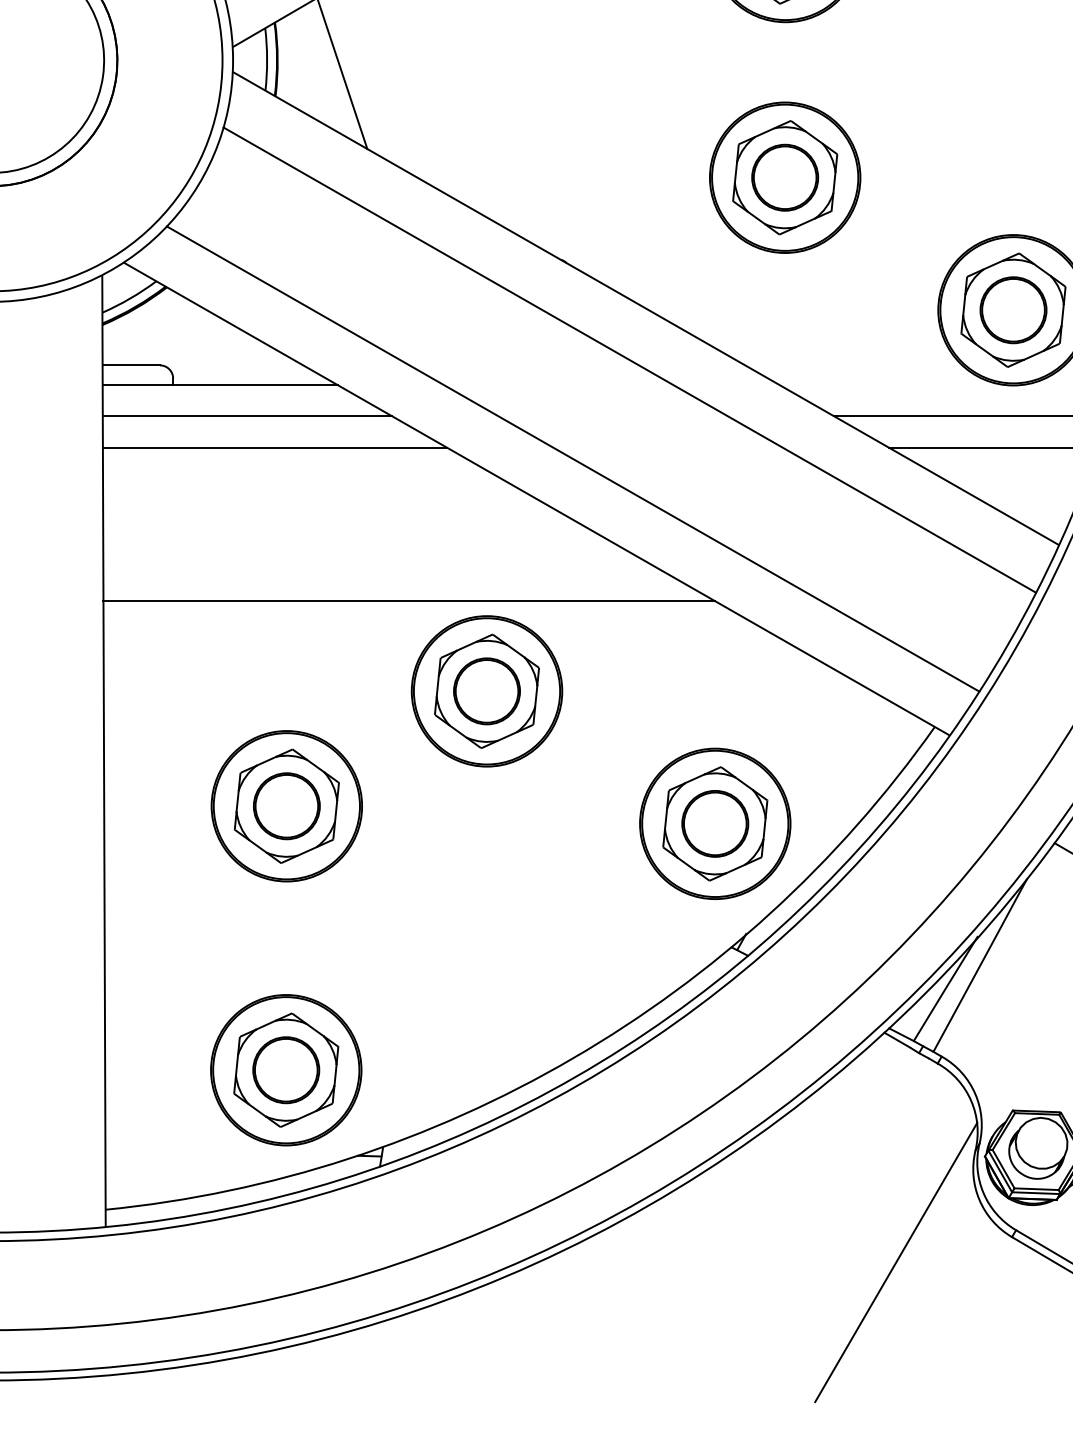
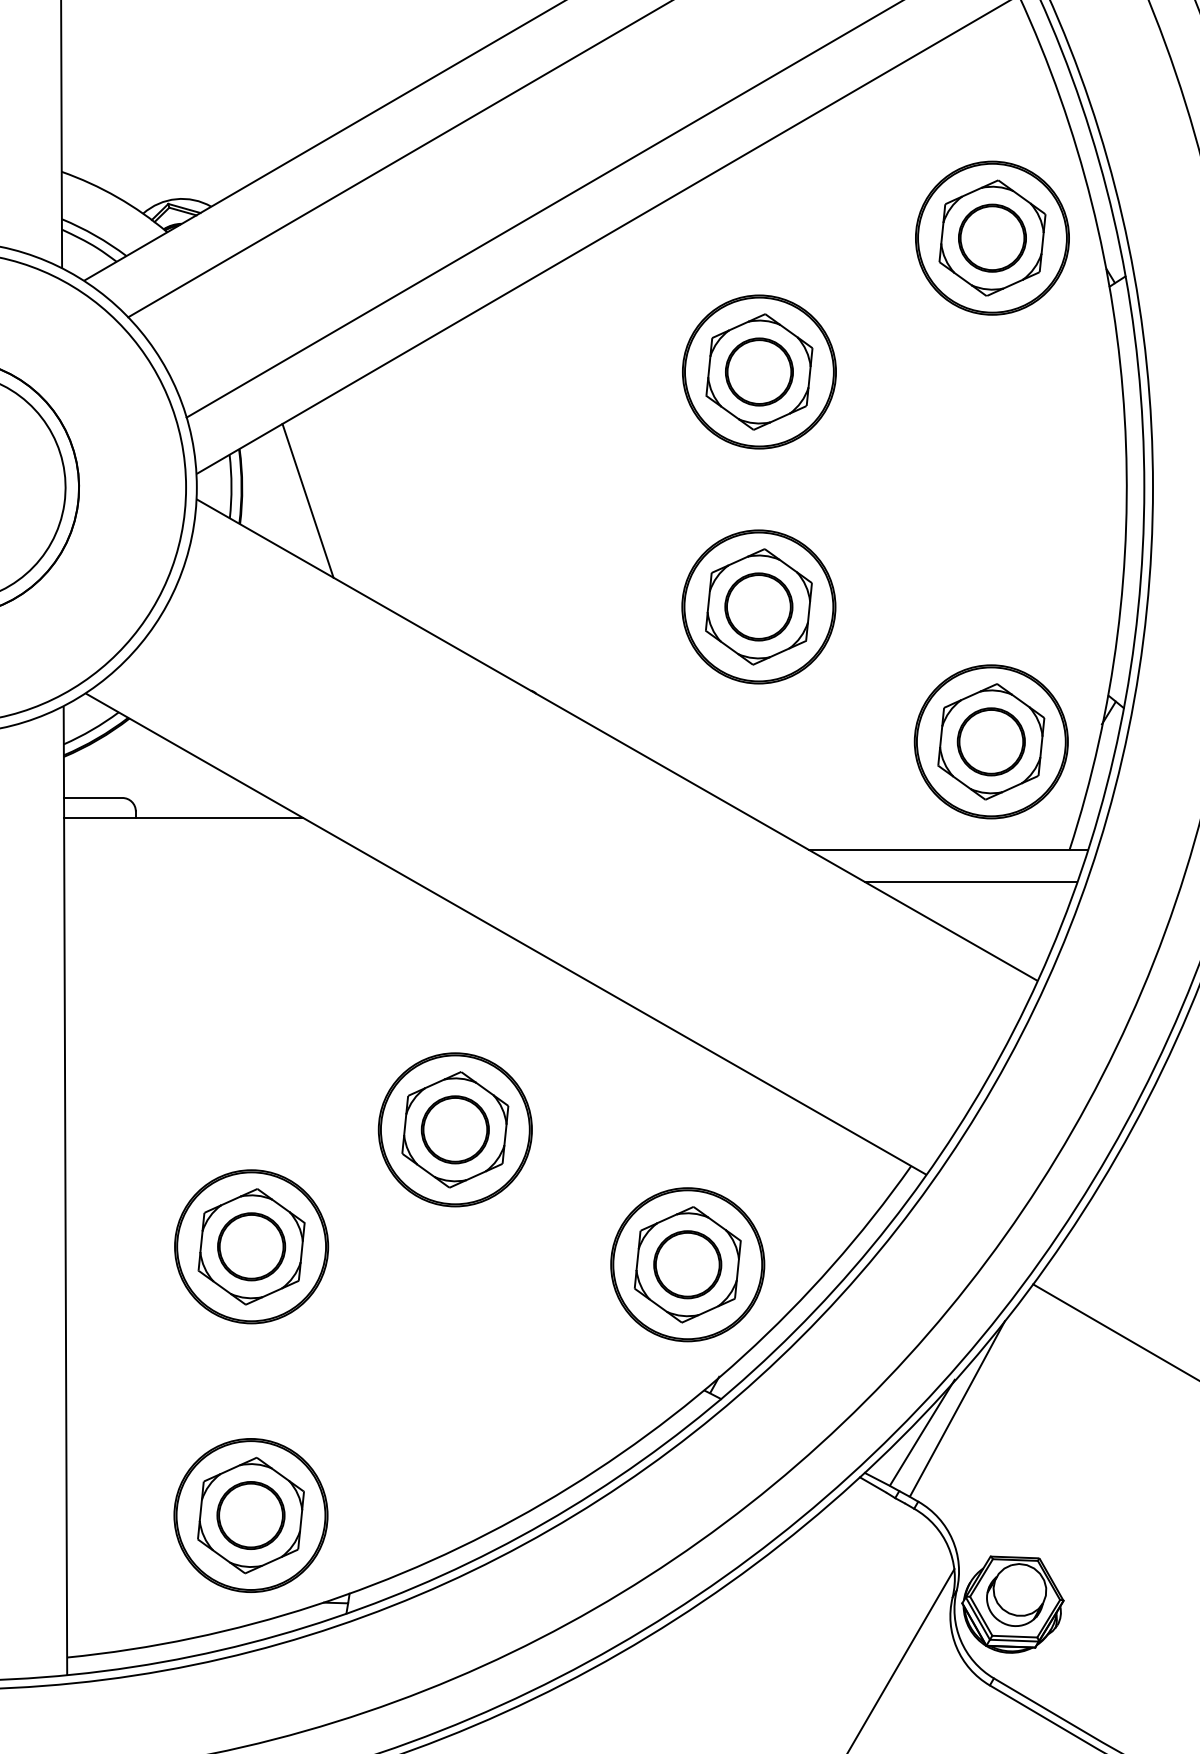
line: (629, 359) -> (600, 792), removed
line: (247, 415) -> (211, 849), removed
line: (274, 447) -> (239, 881), removed
line: (572, 459) -> (542, 893), removed
line: (408, 600) -> (375, 1037), removed

